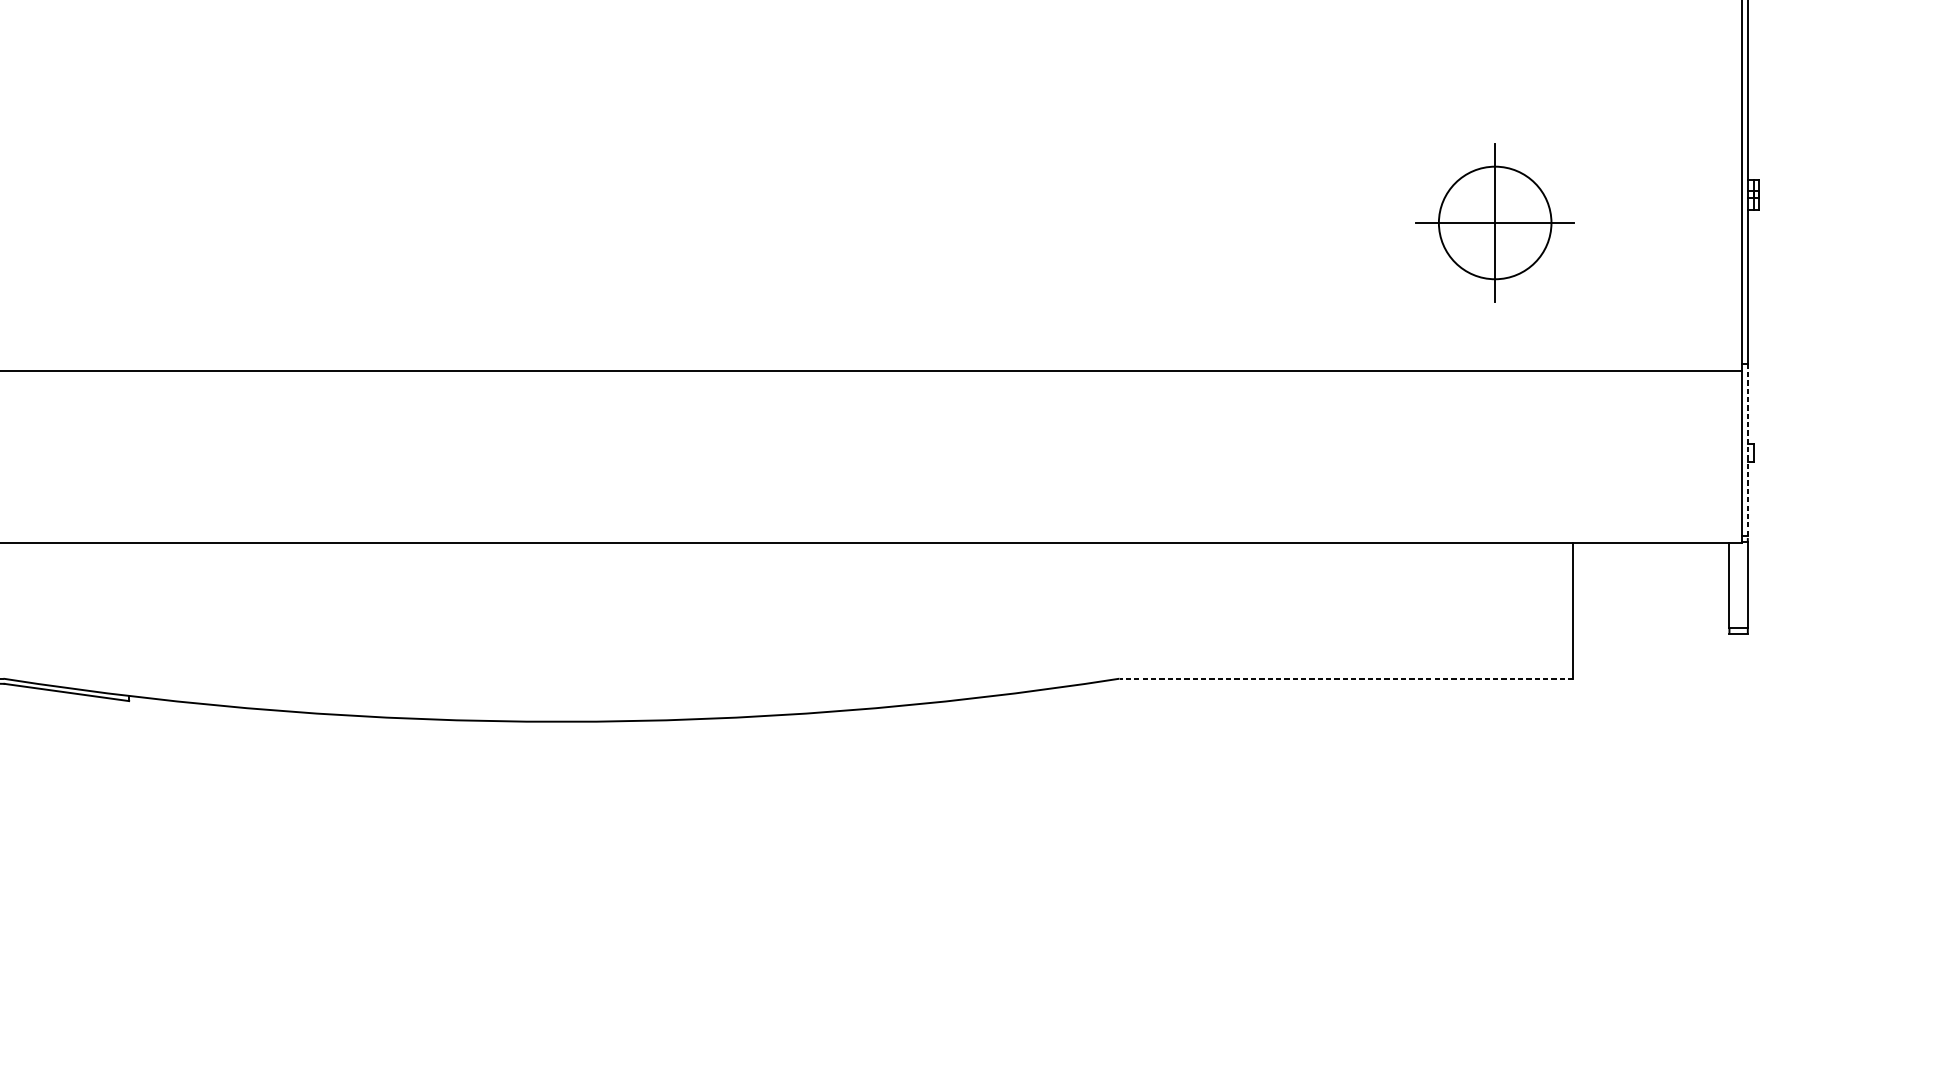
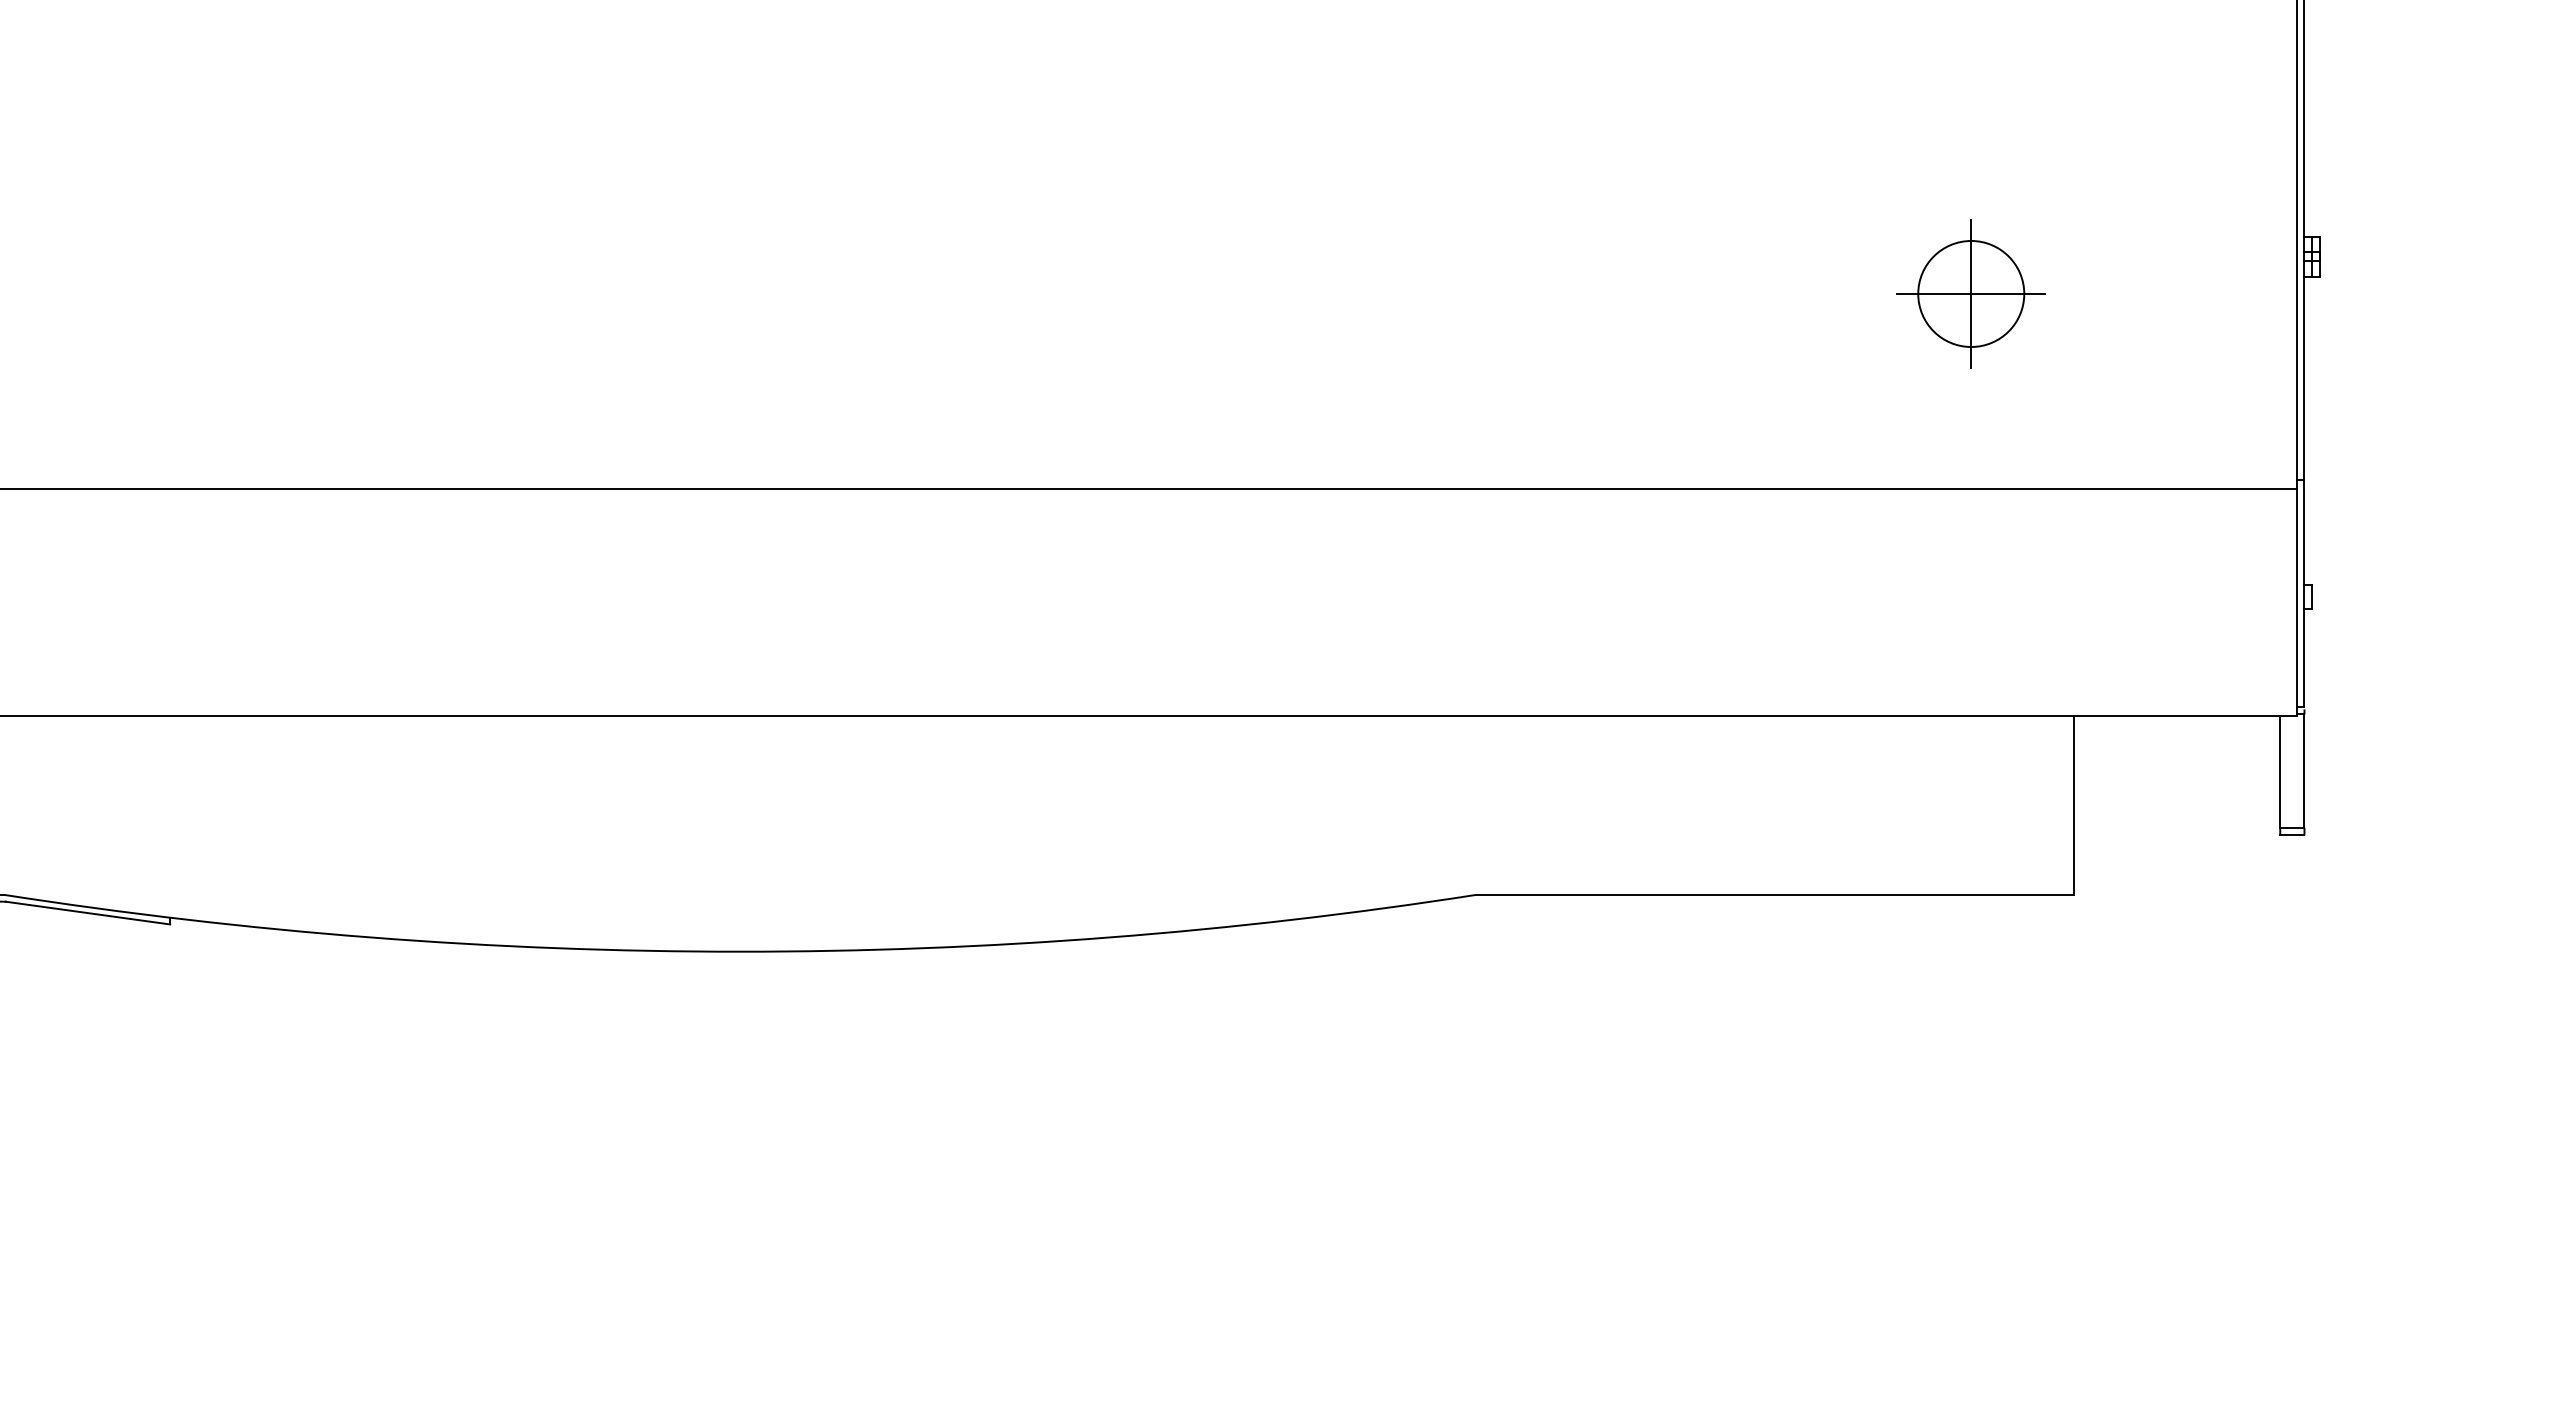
part: (1494, 222) -> (1970, 293), size x0.71
line: (1747, 450) -> (2304, 593), dashed -> solid
line: (1345, 678) -> (1774, 894), dashed -> solid

